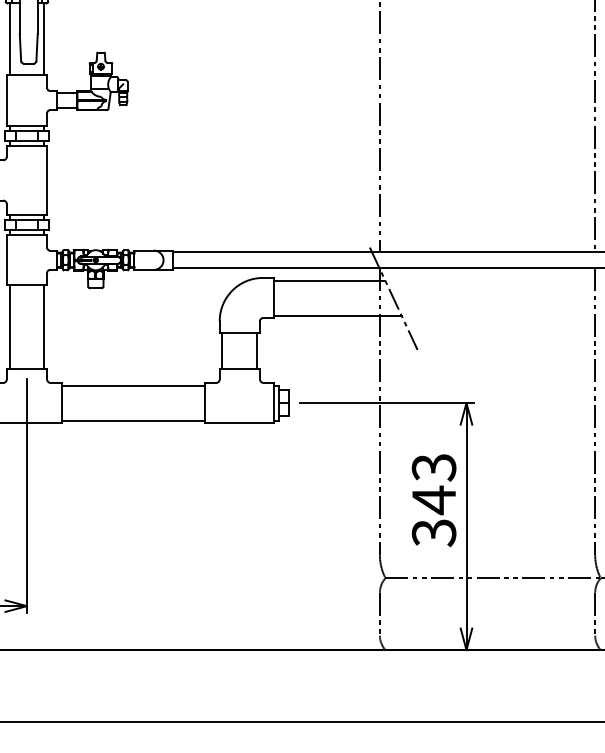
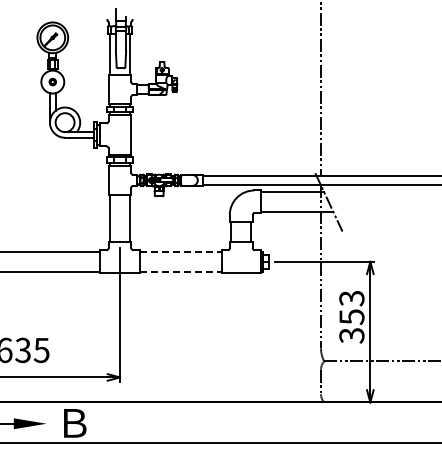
line: (133, 385) -> (180, 251), solid -> dashed
line: (133, 420) -> (180, 271), solid -> dashed
text: (433, 499) -> (351, 316), 343 -> 353

